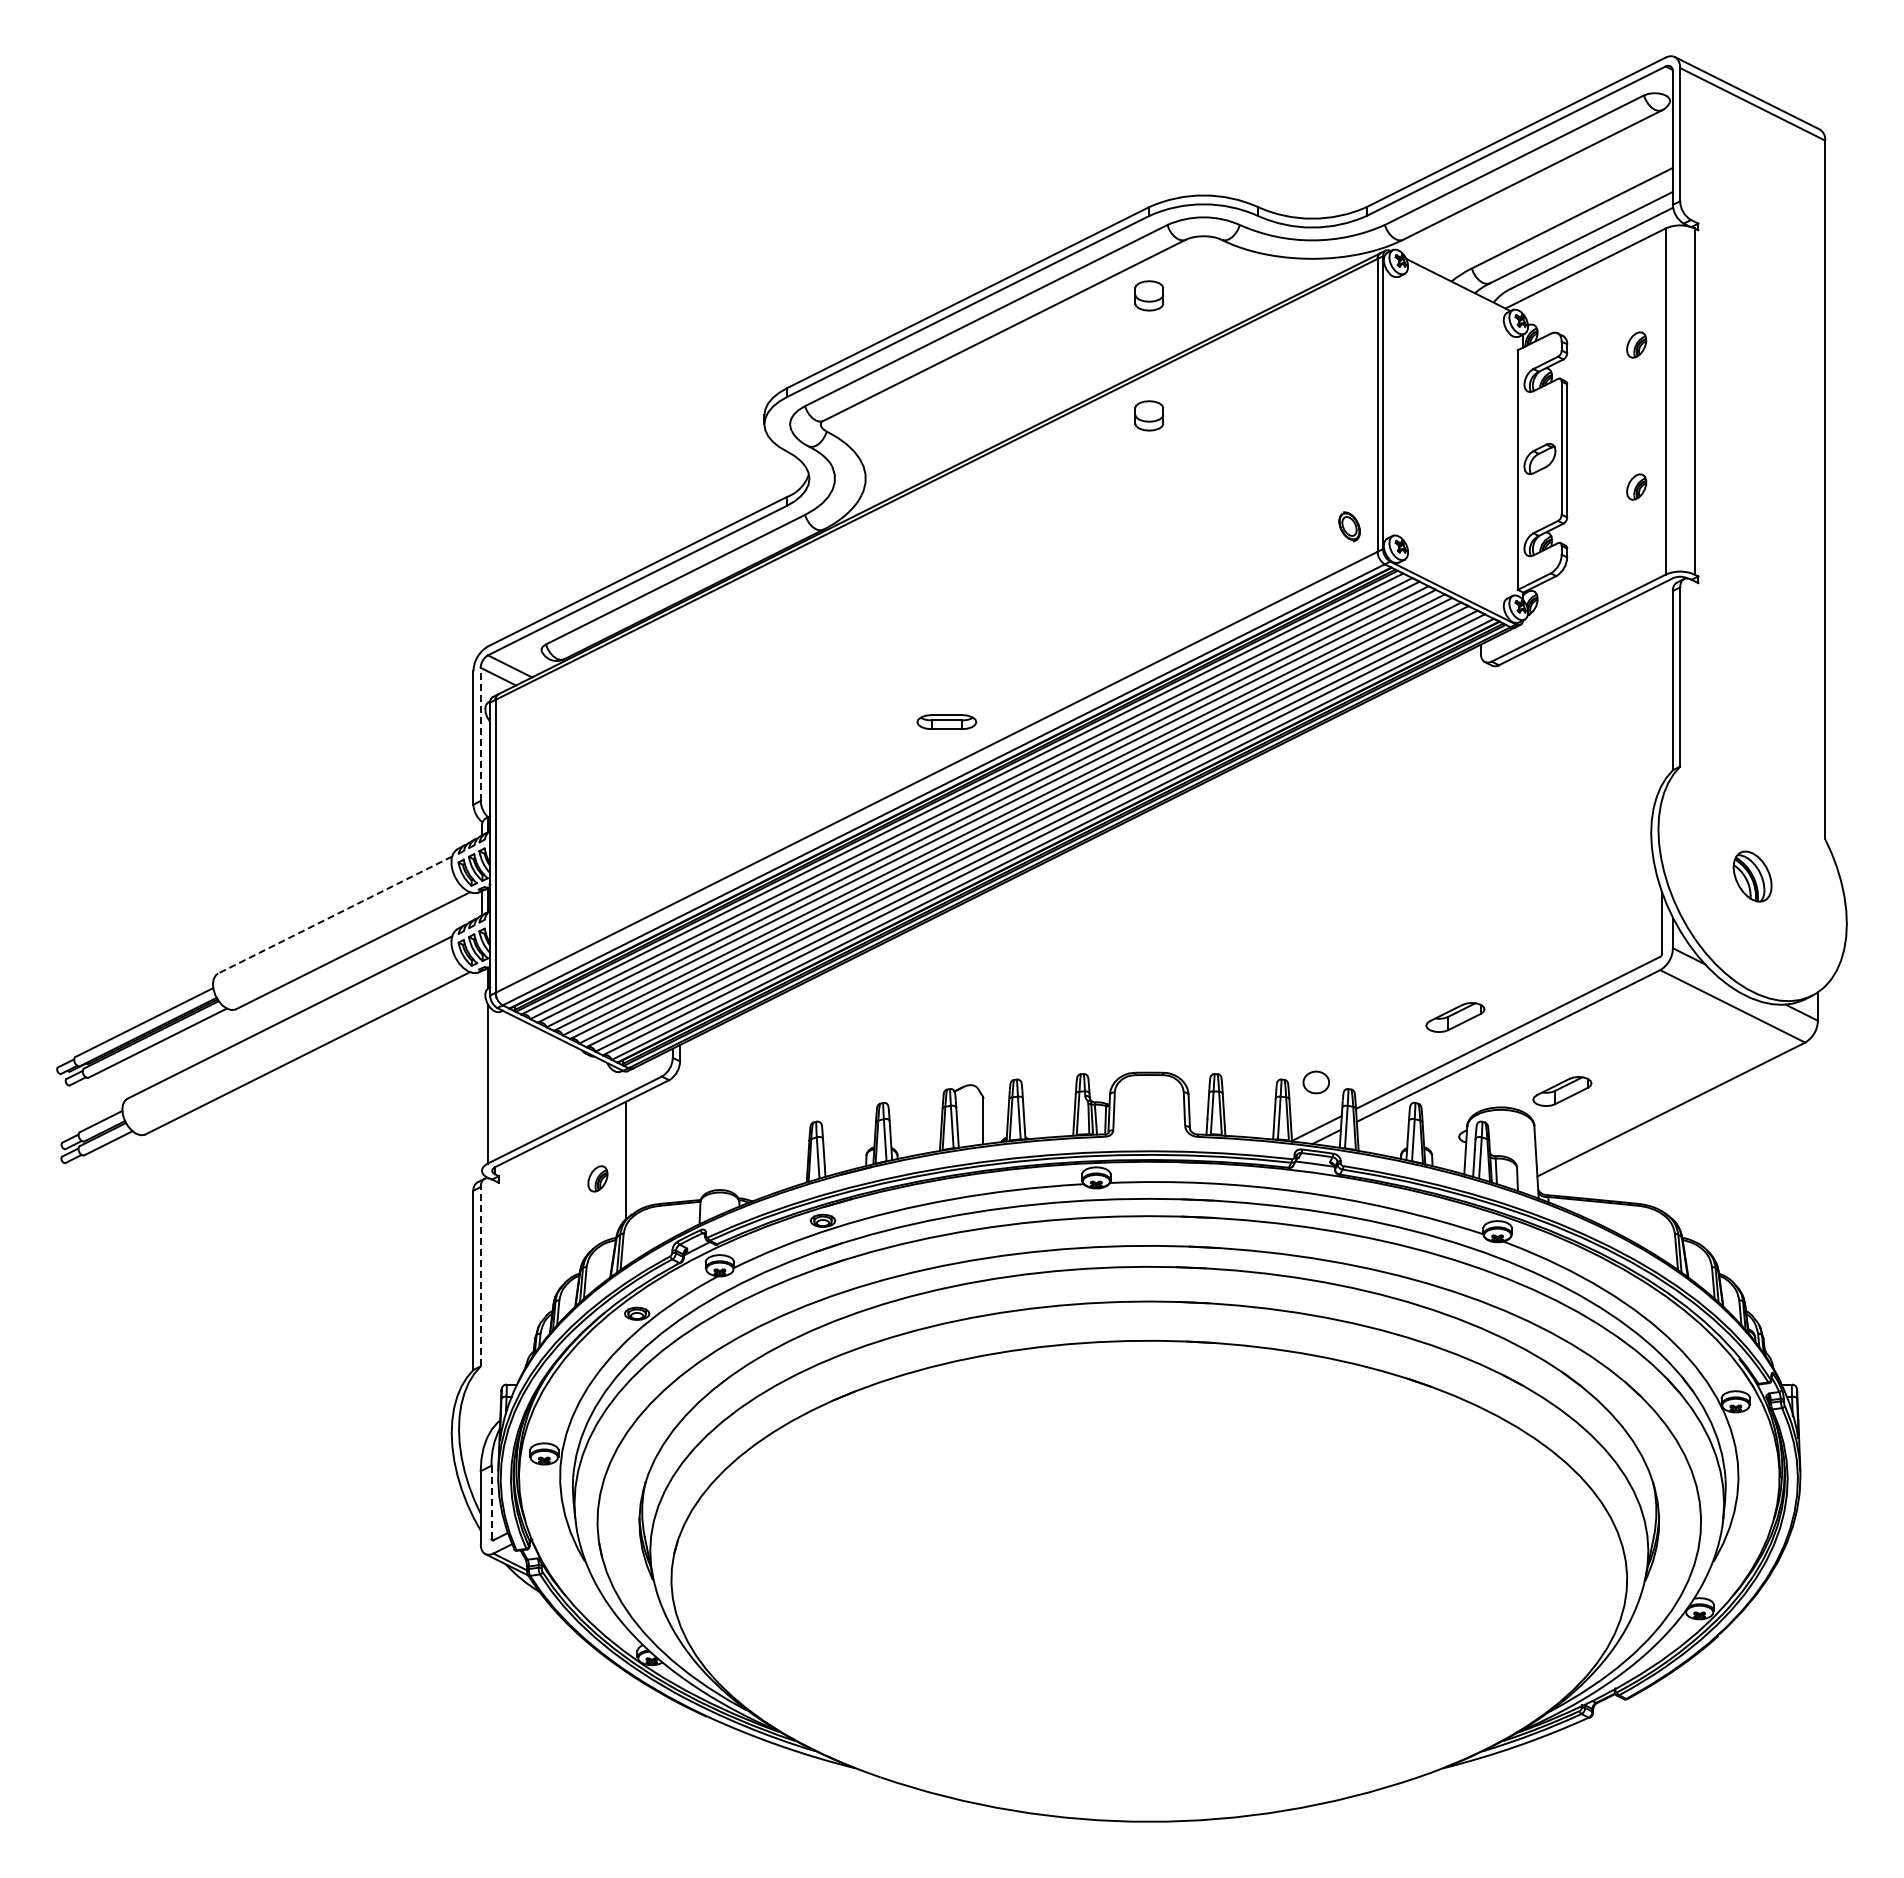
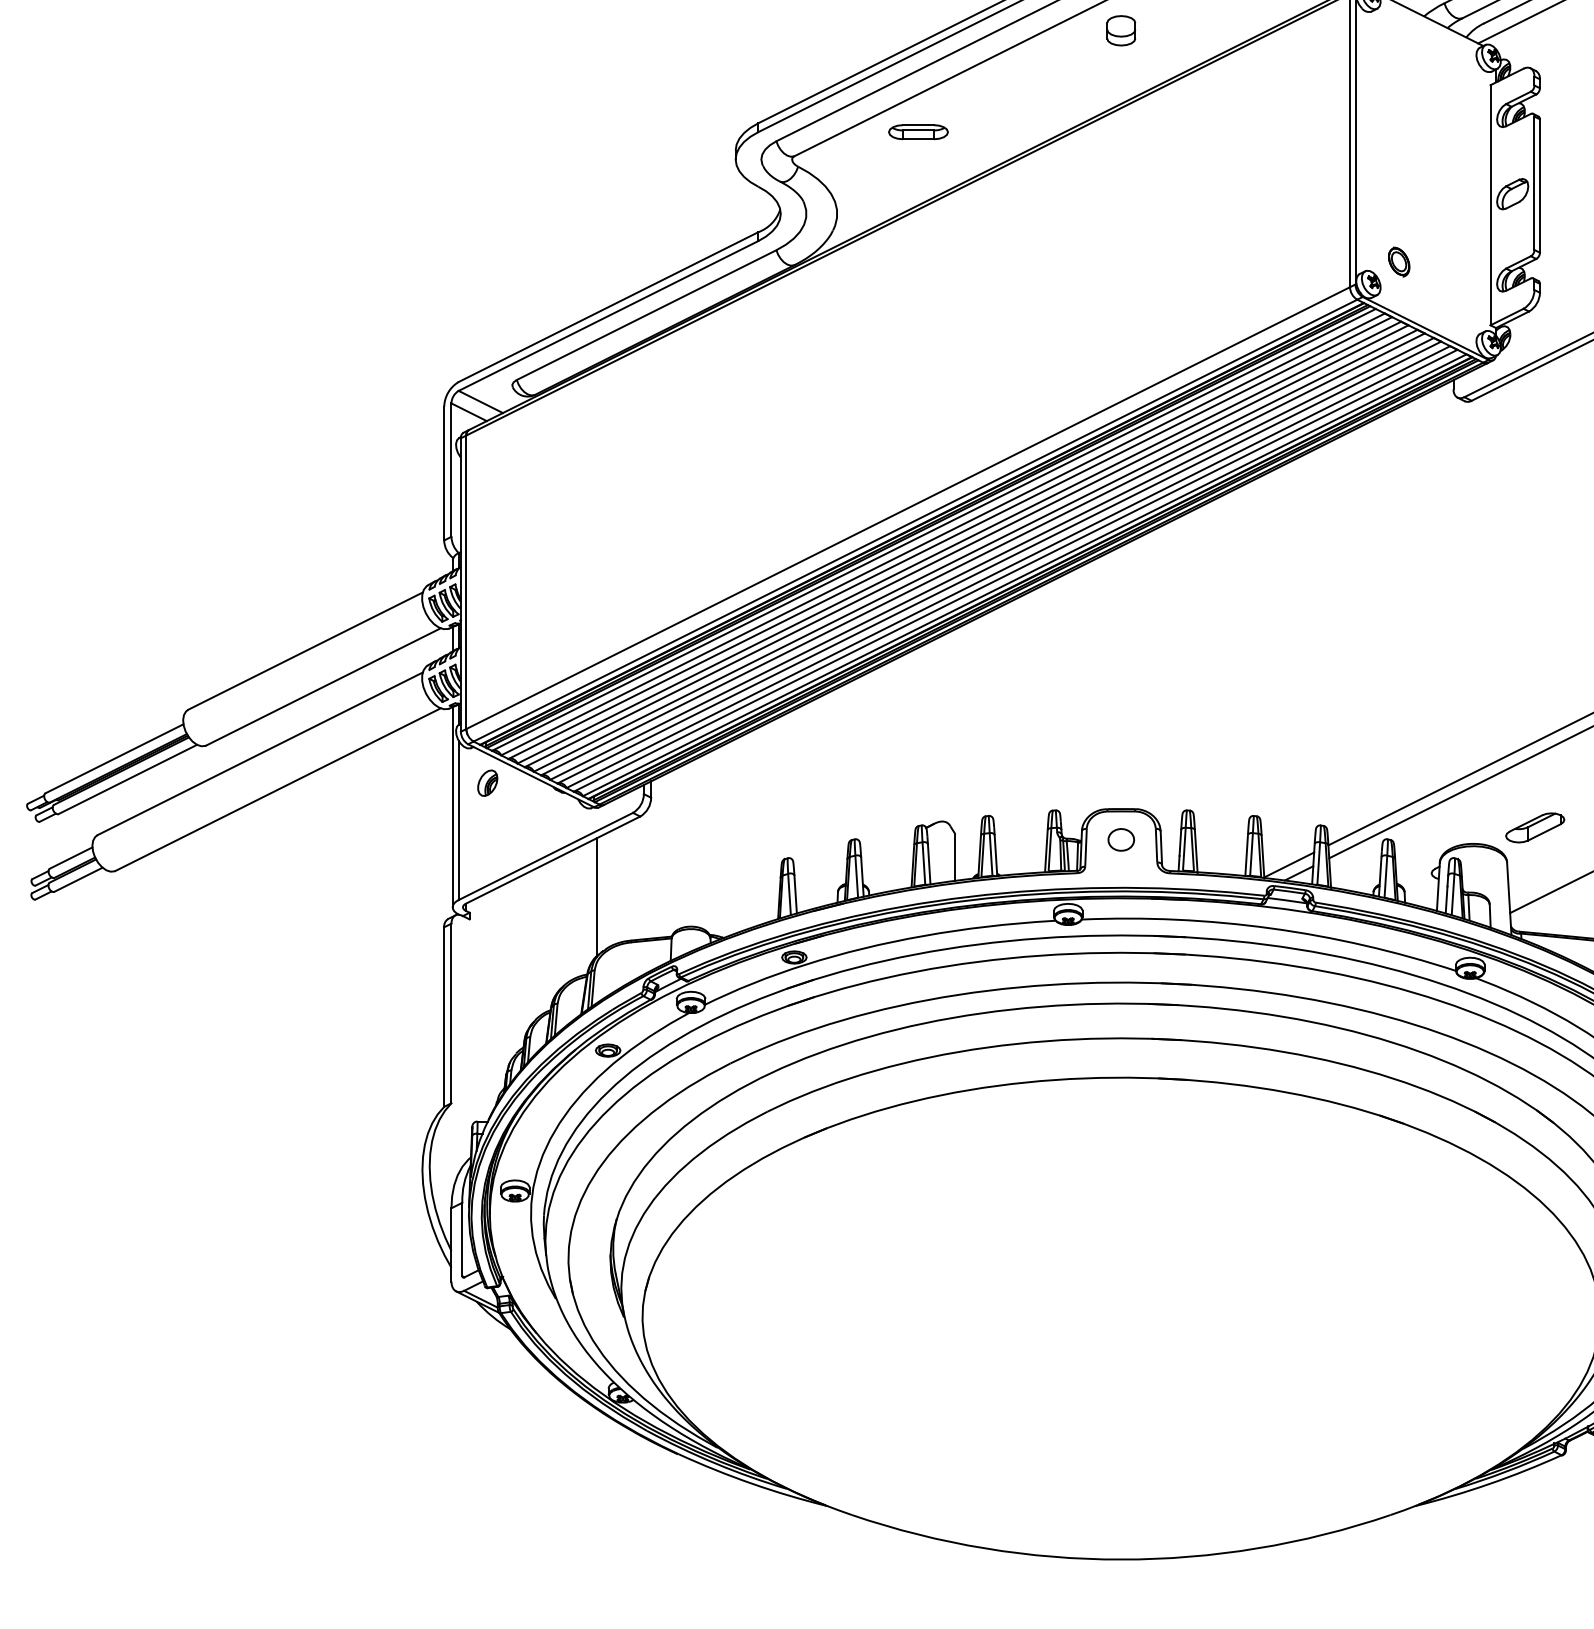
part: (1149, 415) -> (1121, 150), removed
part: (1349, 526) -> (1399, 261), moved
part: (946, 721) -> (918, 131), moved
line: (480, 734) -> (451, 470), dashed -> solid
line: (335, 915) -> (305, 651), dashed -> solid
part: (1455, 1017) -> (1428, 753), removed
line: (481, 1070) -> (452, 806), added
part: (1315, 1082) -> (1120, 839), moved
part: (597, 1178) -> (487, 782), moved
line: (480, 1276) -> (451, 1013), dashed -> solid
line: (491, 1502) -> (462, 1239), dashed -> solid

